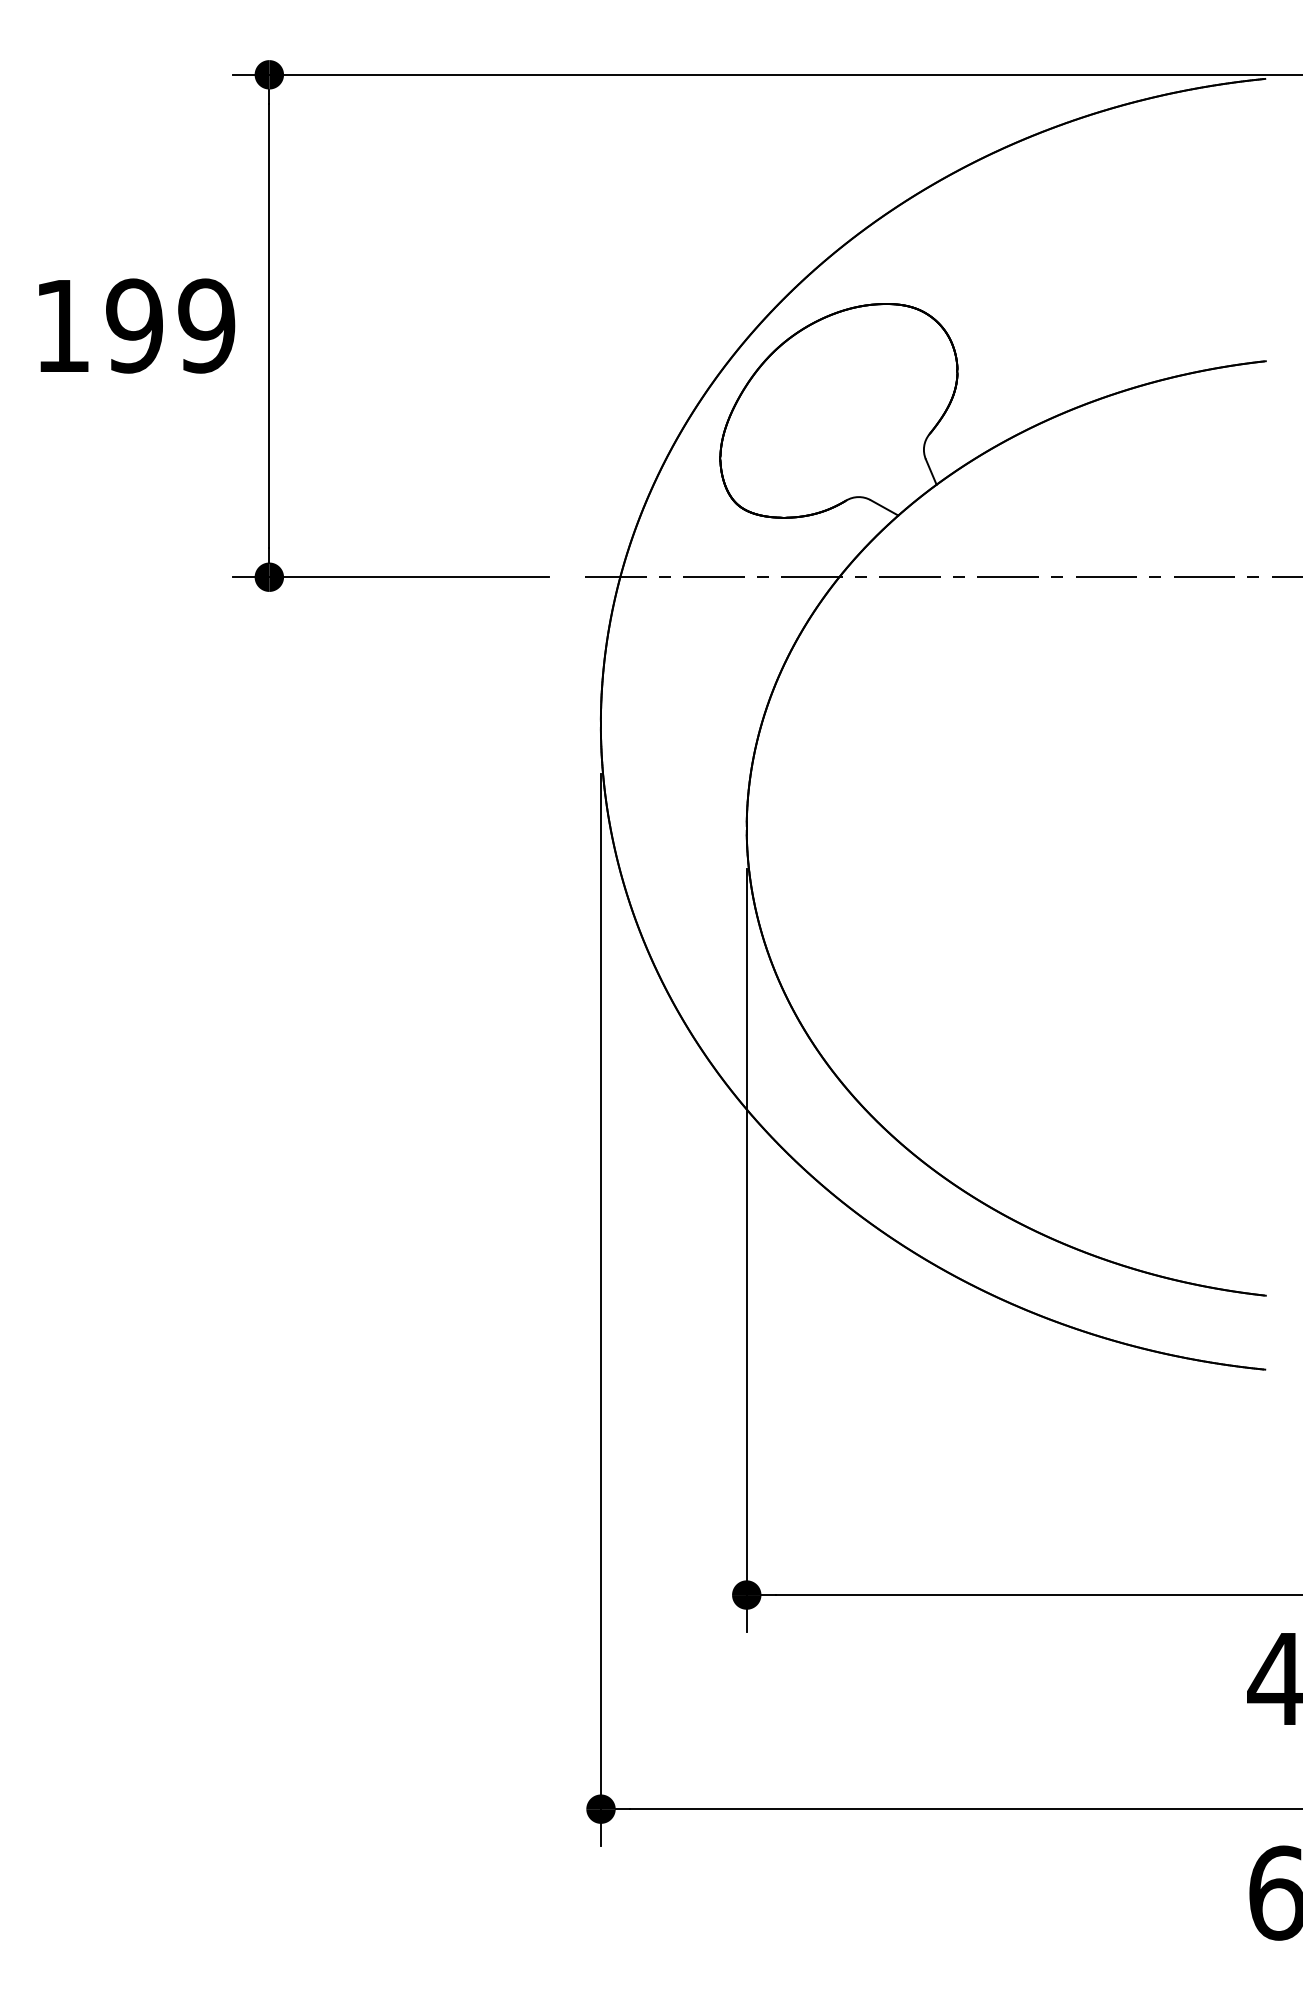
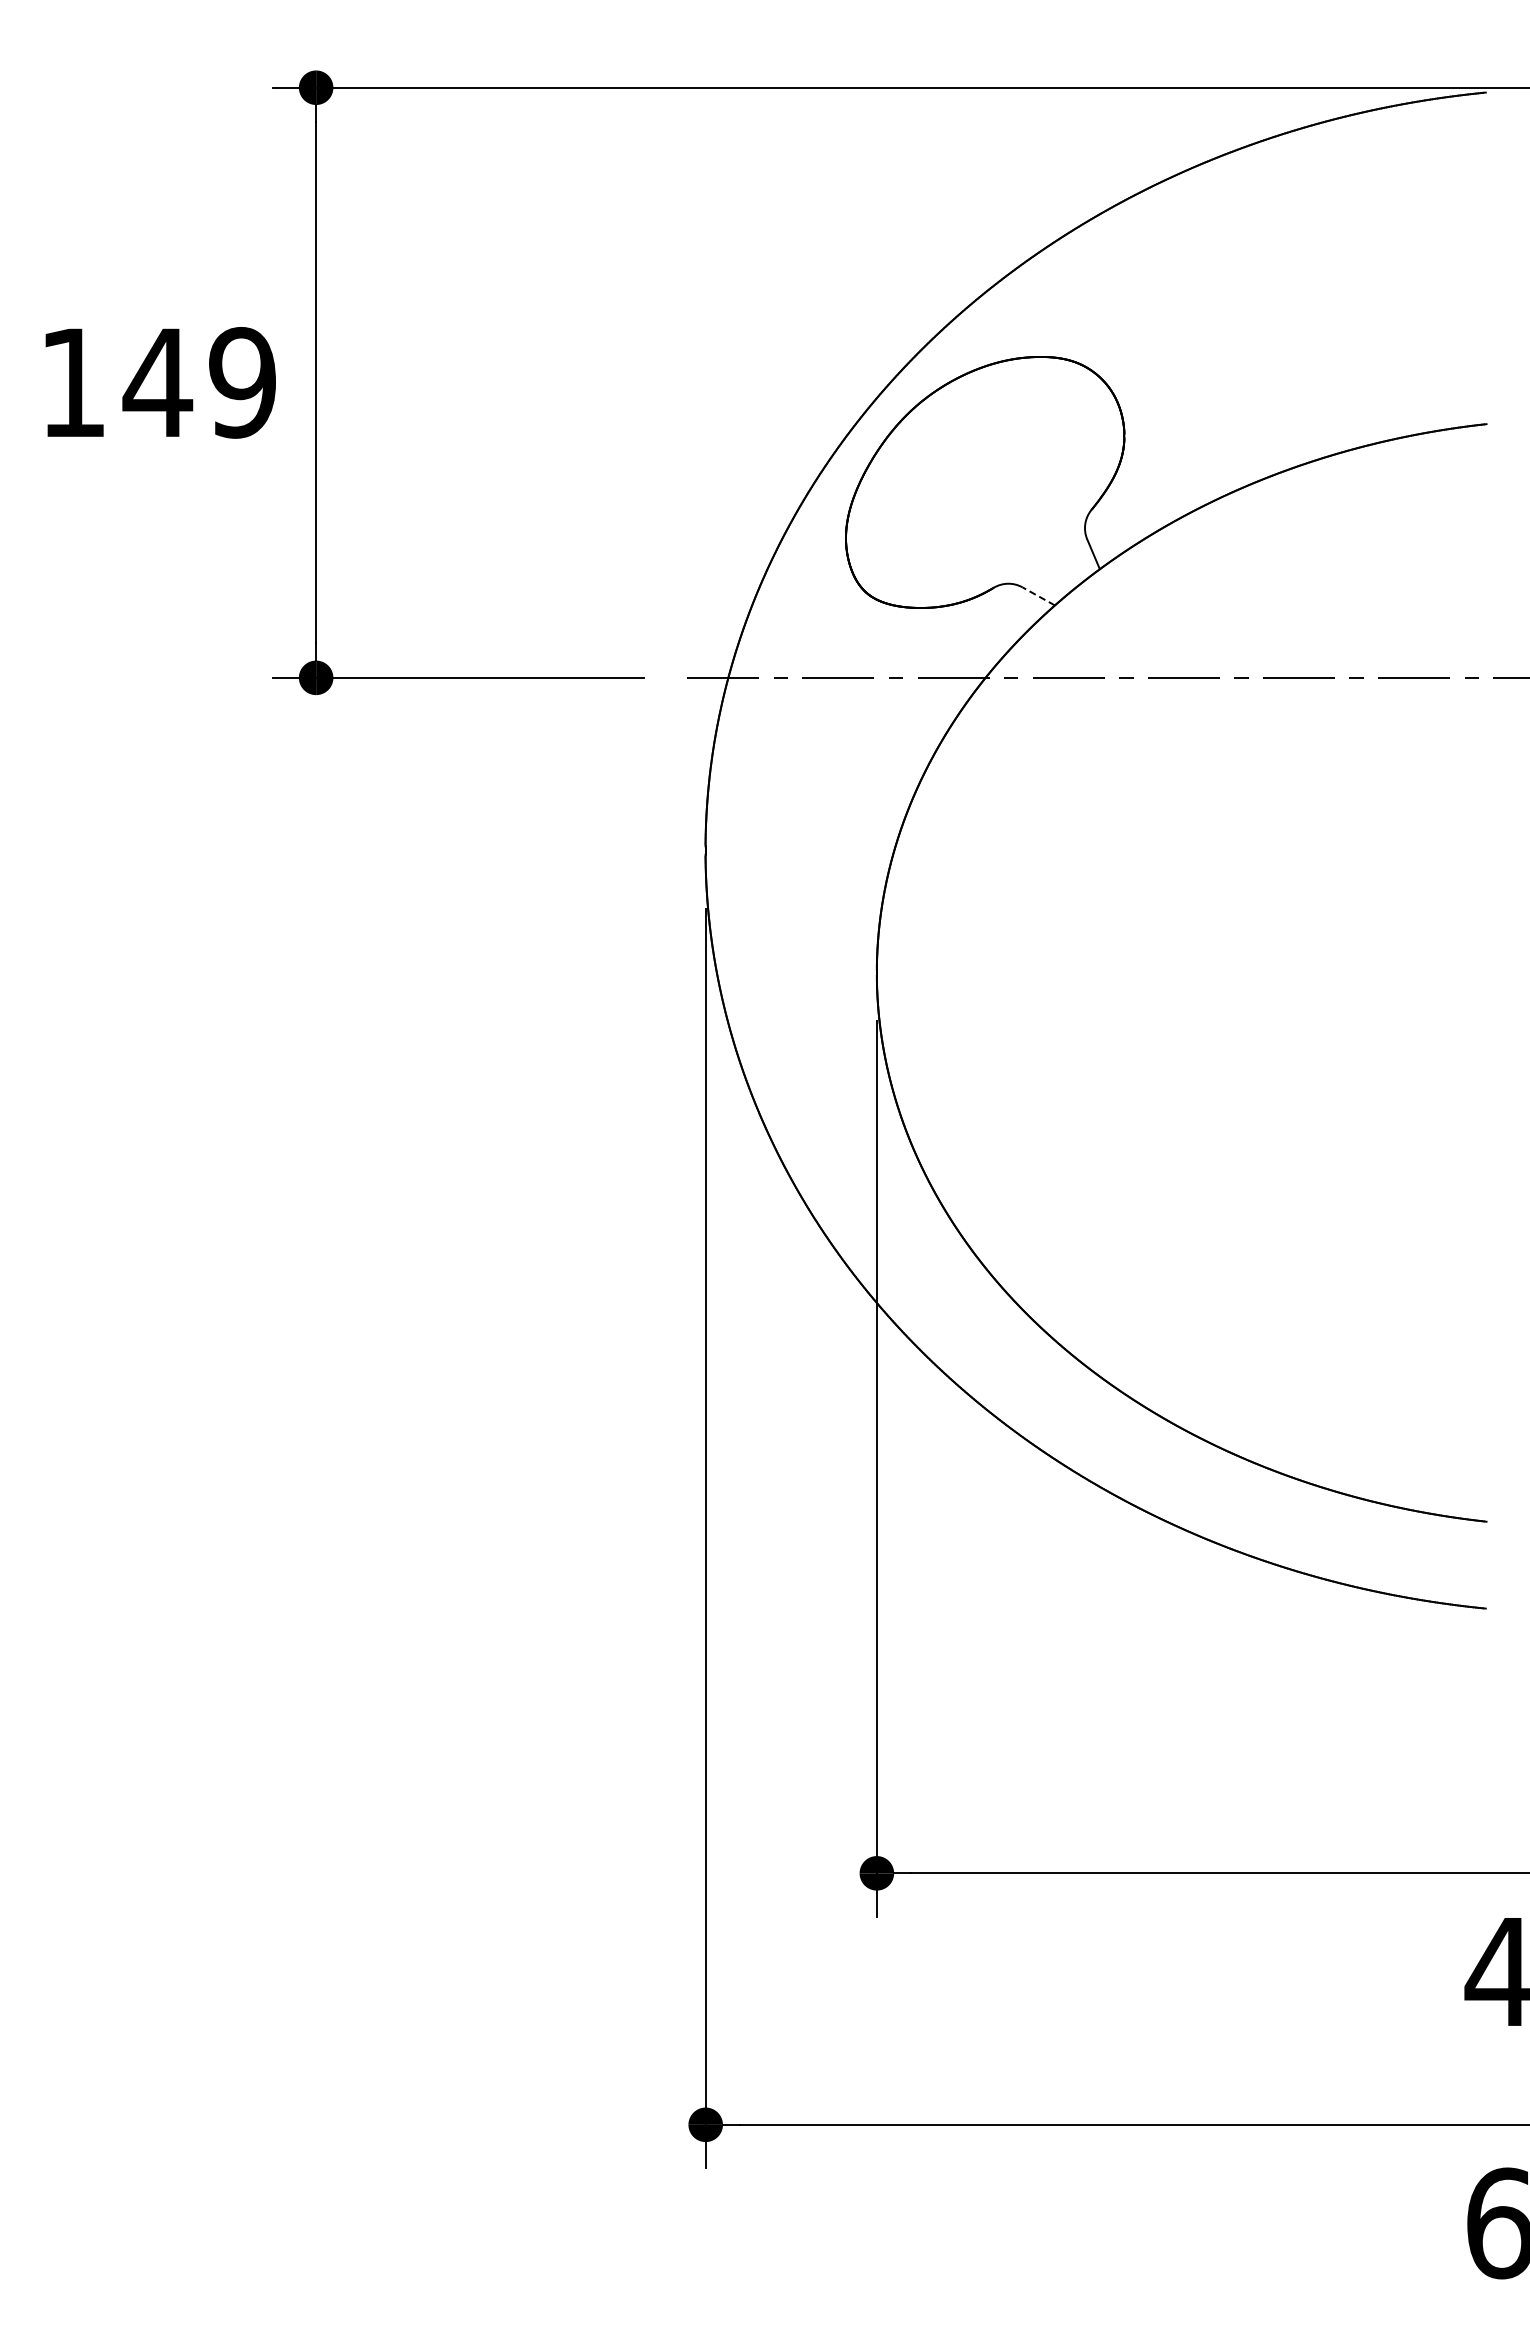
text: (134, 325) -> (157, 382), 199 -> 149
line: (884, 507) -> (1038, 596), solid -> dashed

